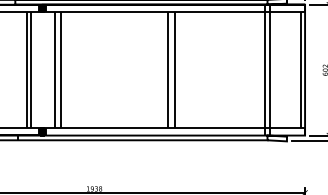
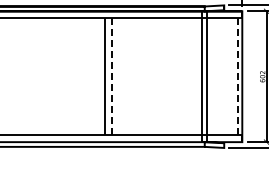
line: (174, 70) -> (111, 77), solid -> dashed
line: (300, 70) -> (237, 77), solid -> dashed

